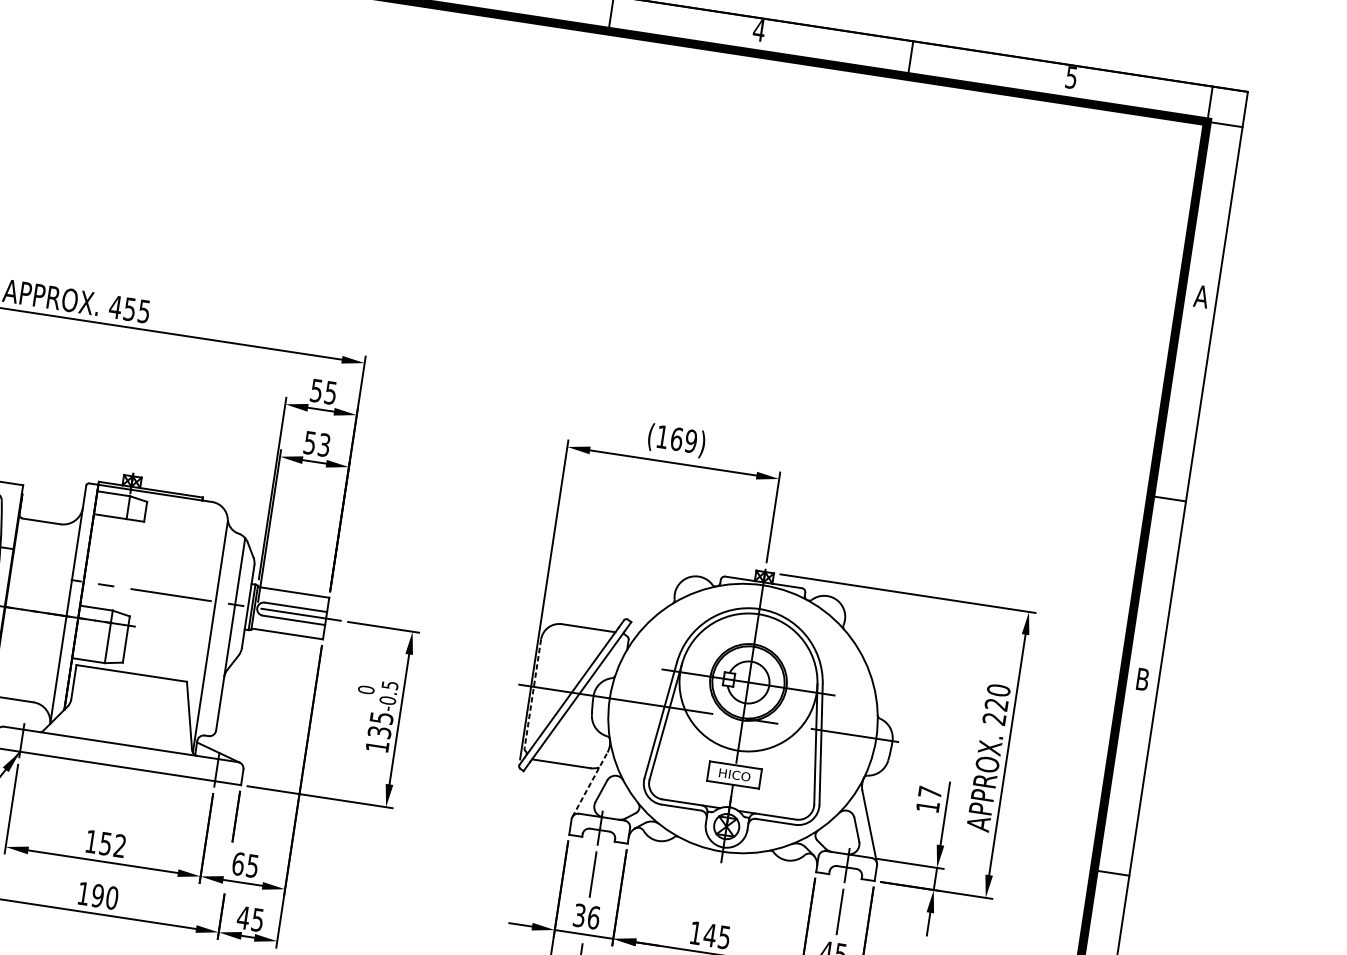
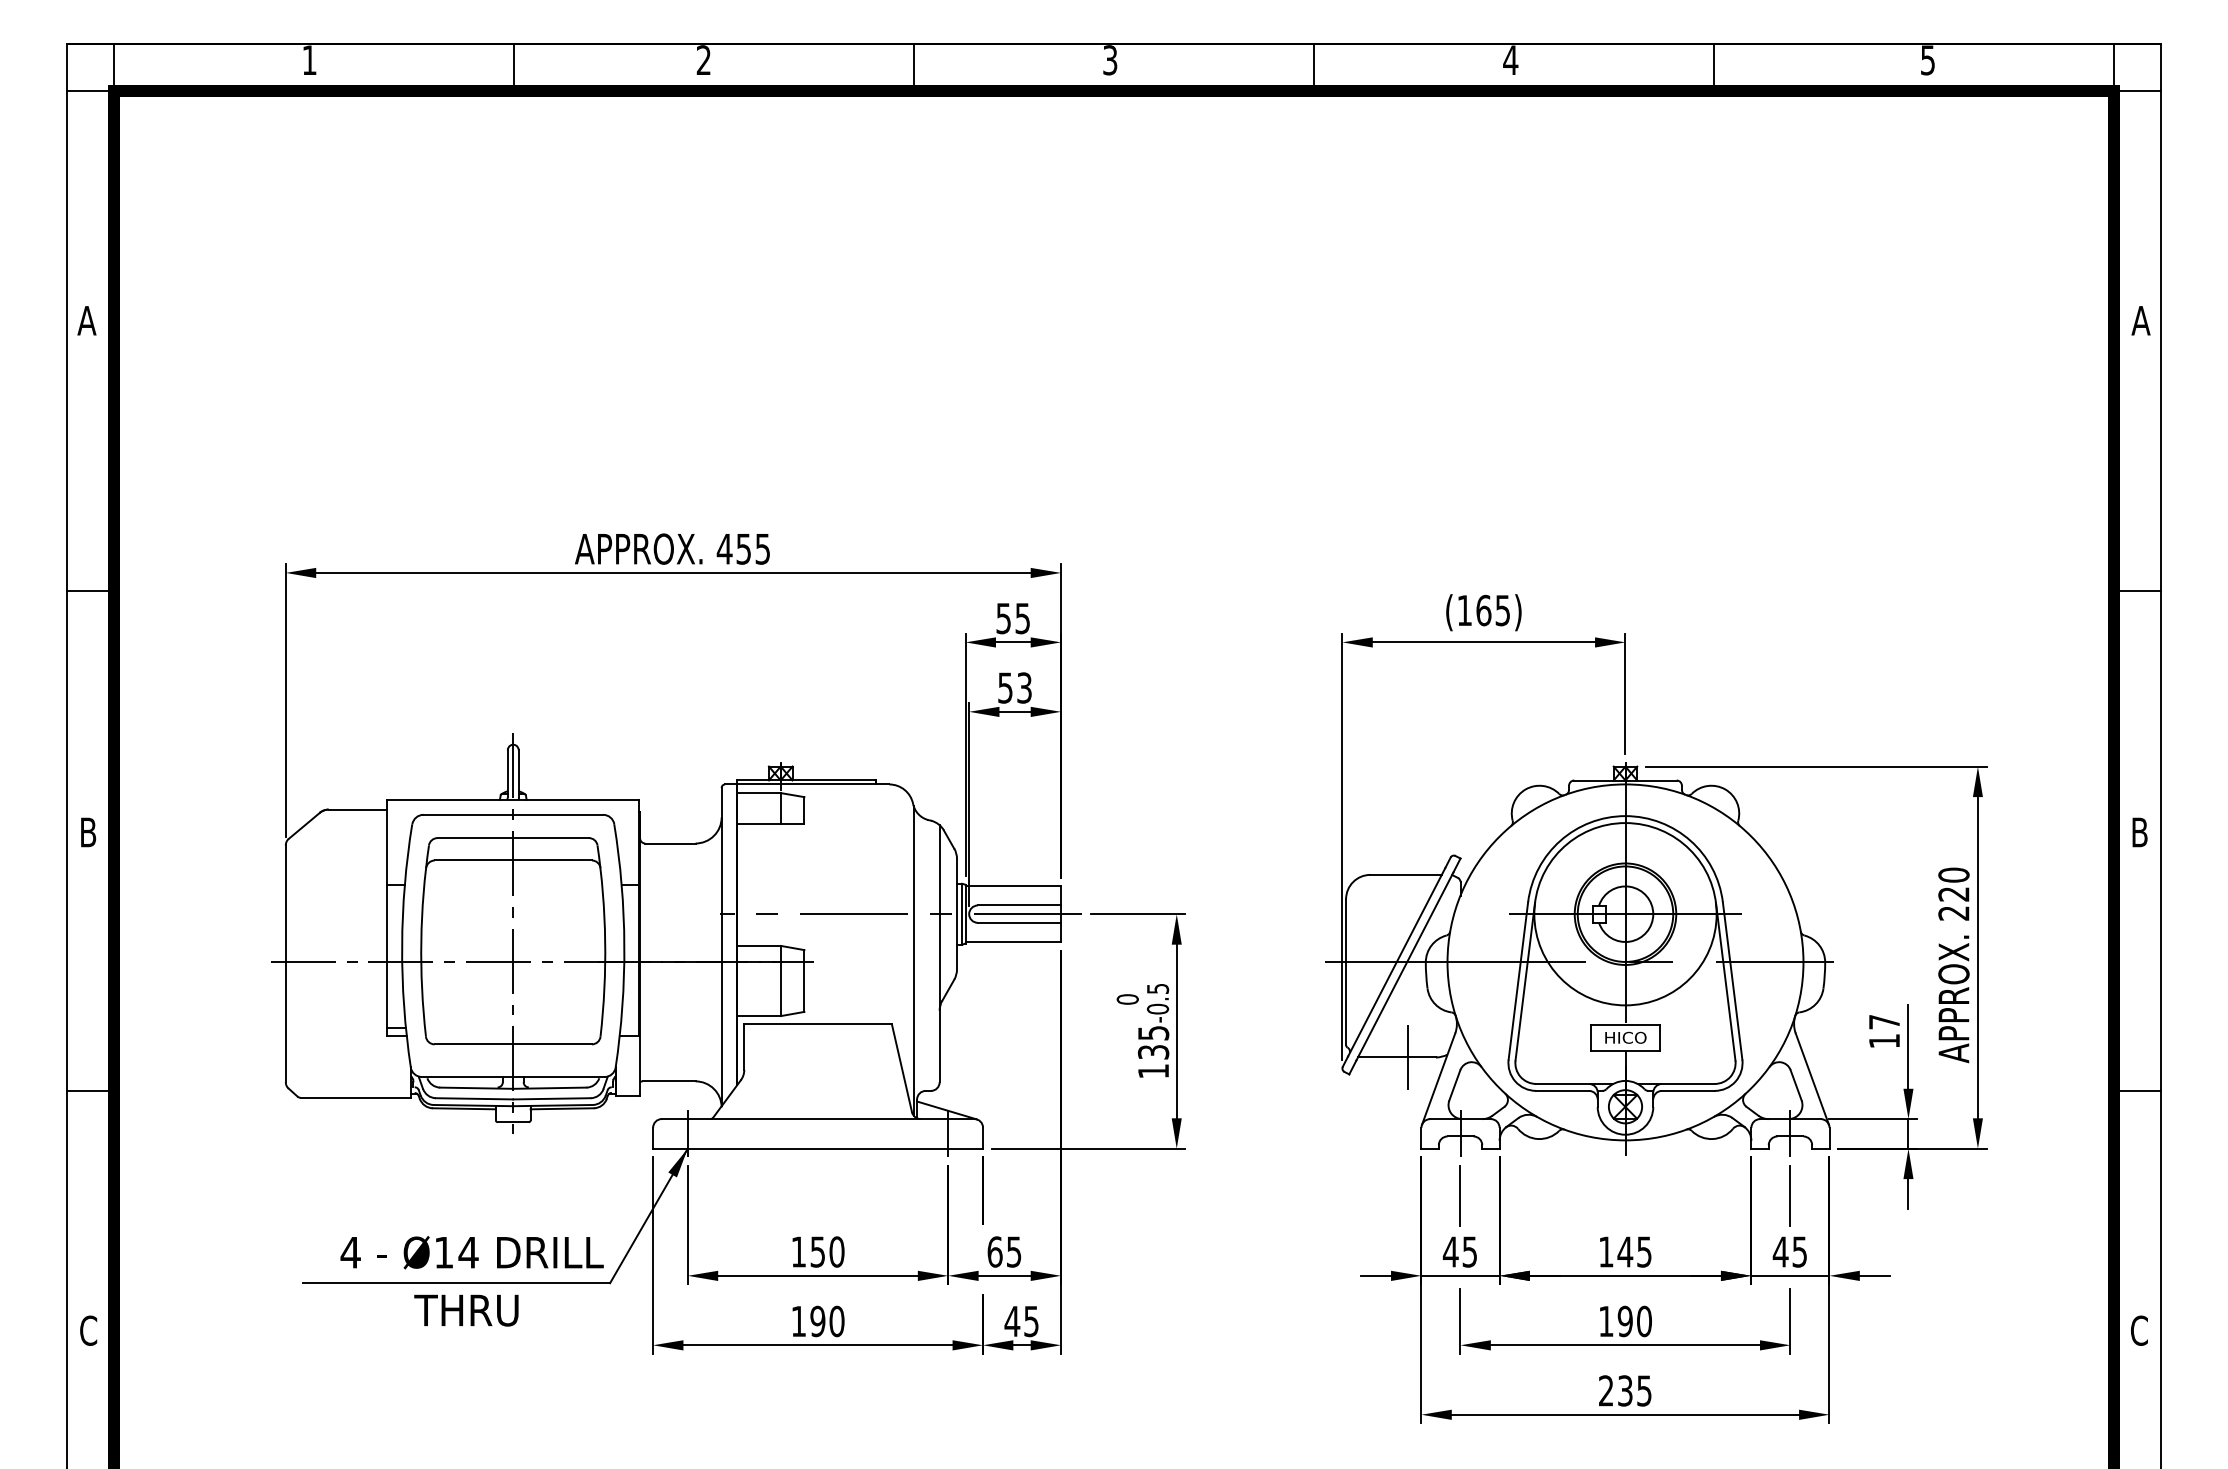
text: (690, 441) -> (1502, 610), (169) -> (165)
line: (533, 694) -> (1346, 972), dashed -> solid
line: (569, 765) -> (1408, 1057), added
line: (589, 784) -> (1438, 1078), dashed -> solid
text: (119, 845) -> (836, 1251), 152 -> 150
text: (586, 916) -> (1459, 1251), 36 -> 45

